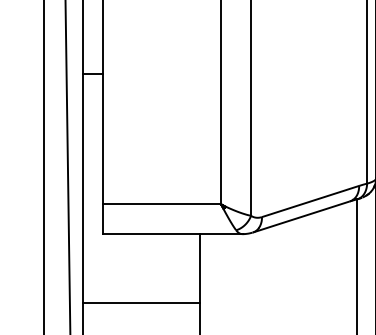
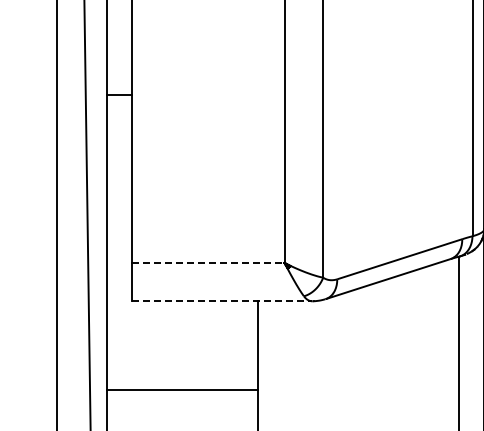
line: (161, 204) -> (208, 263), solid -> dashed
line: (172, 234) -> (222, 301), solid -> dashed

